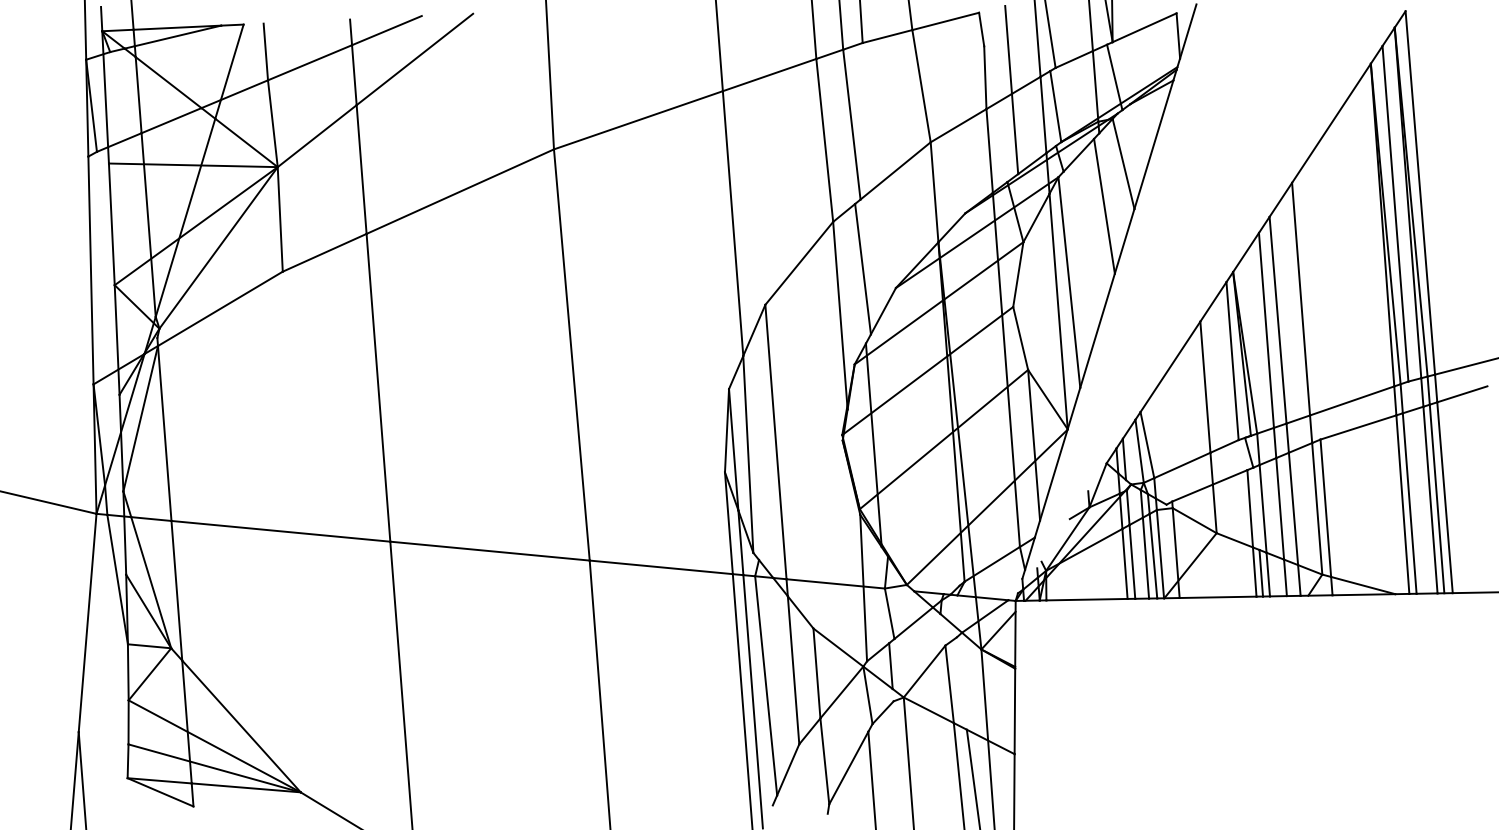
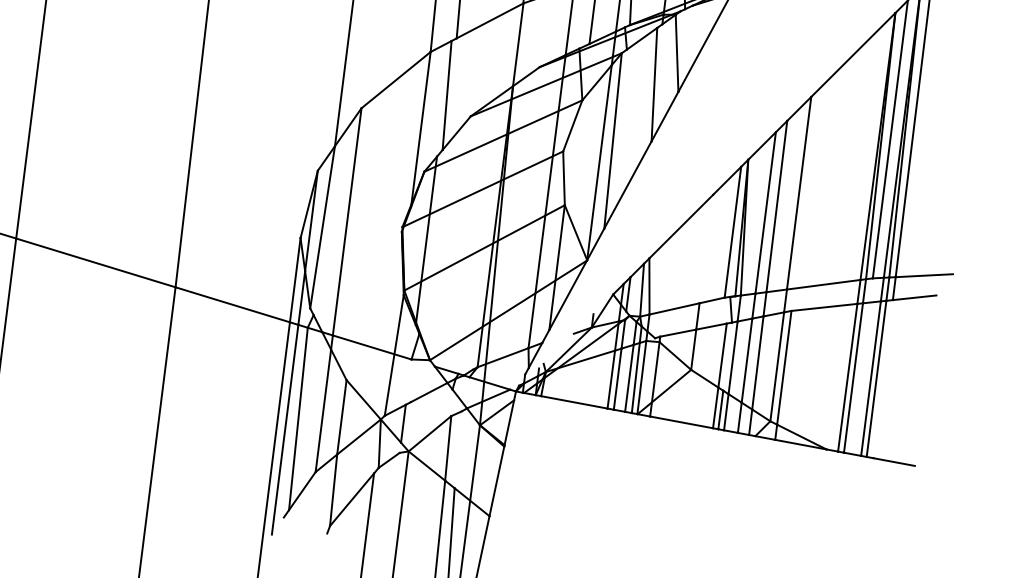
line: (1205, 386) -> (706, 248), removed
line: (1444, 497) -> (882, 378), removed
line: (889, 613) -> (411, 380), removed

